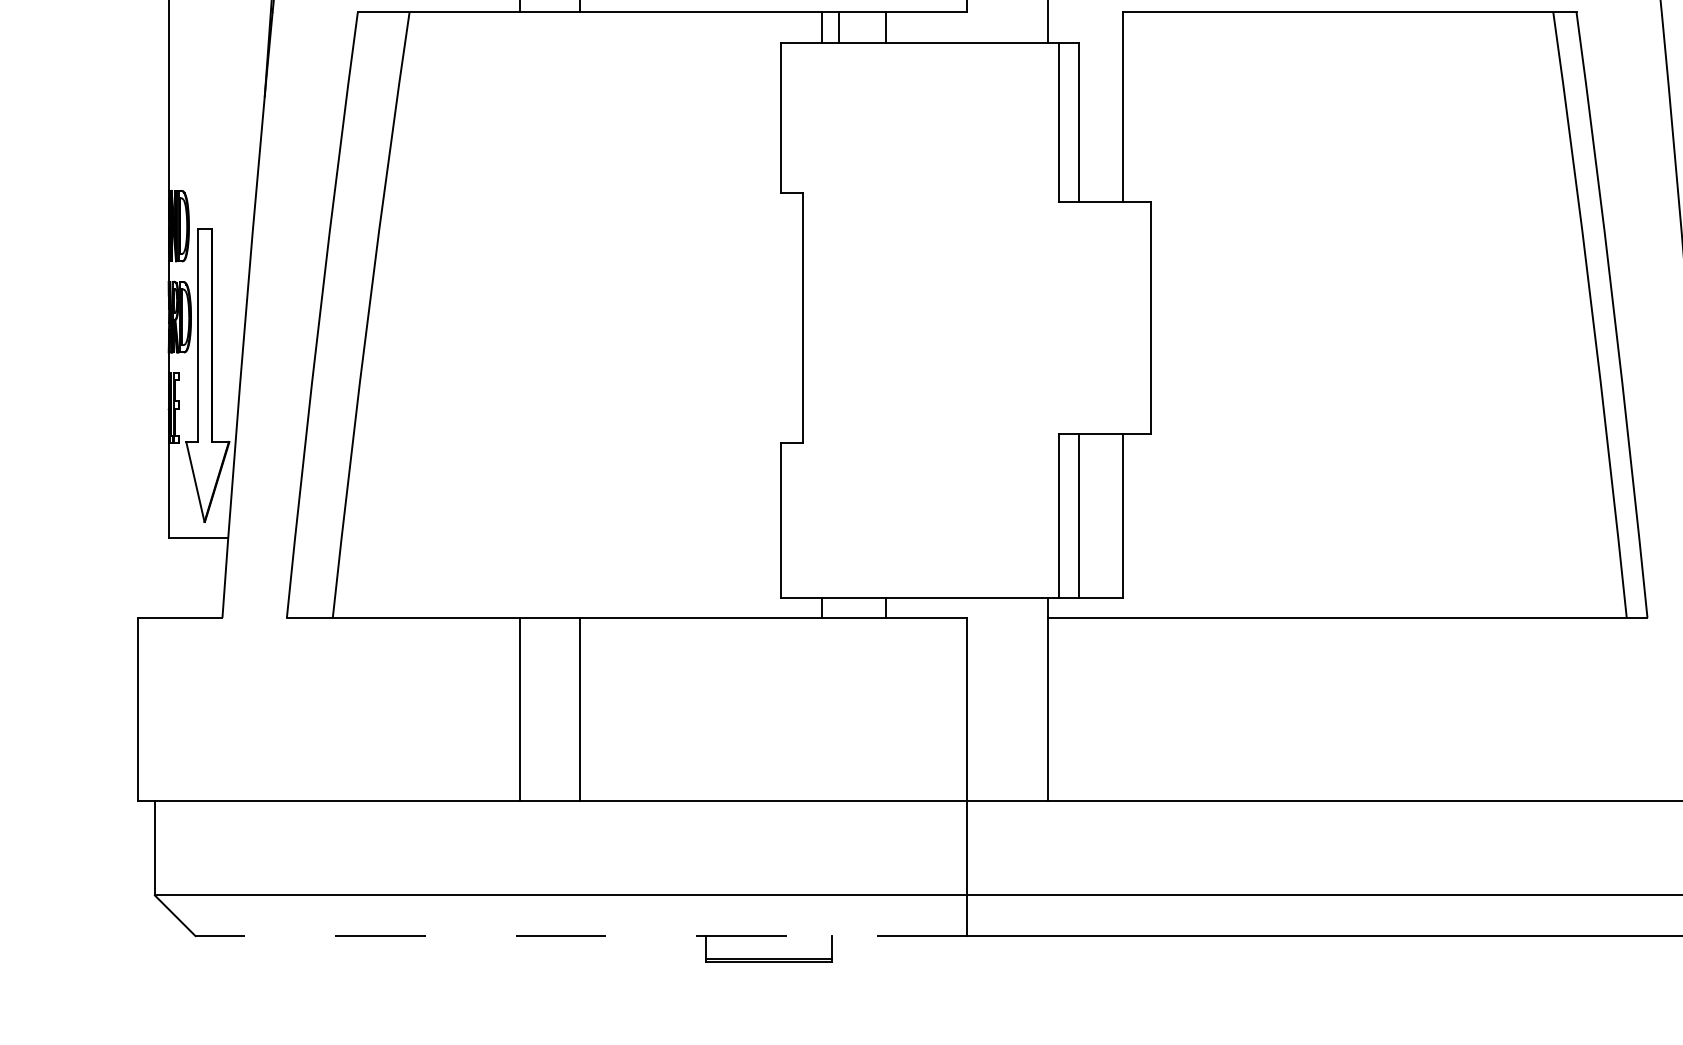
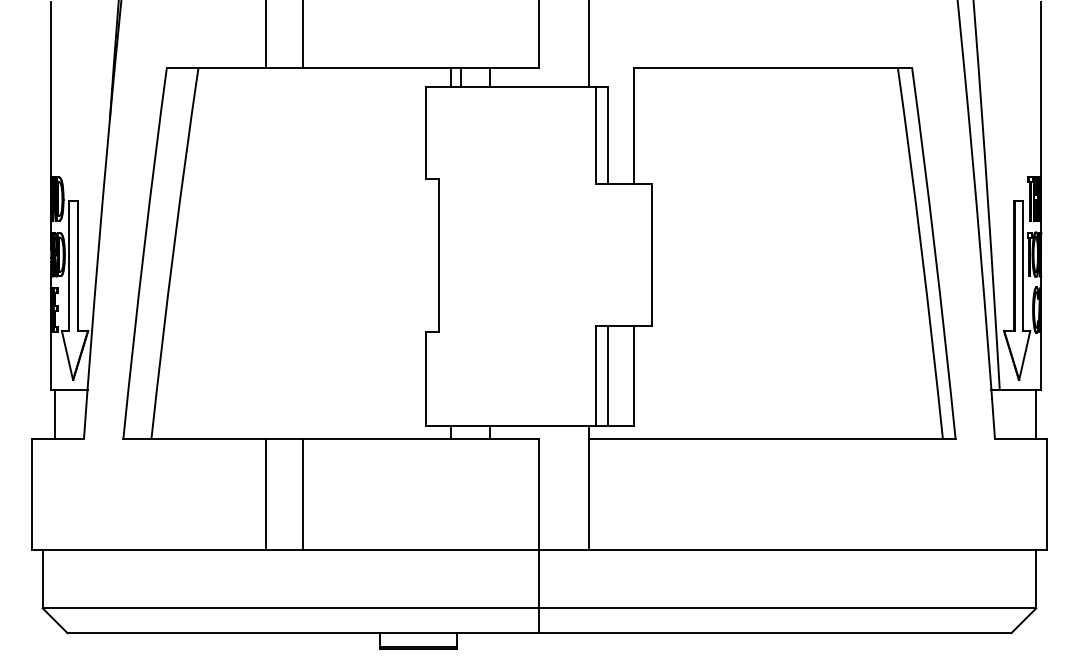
line: (175, 576) -> (55, 413), added
line: (581, 936) -> (303, 633), dashed -> solid

